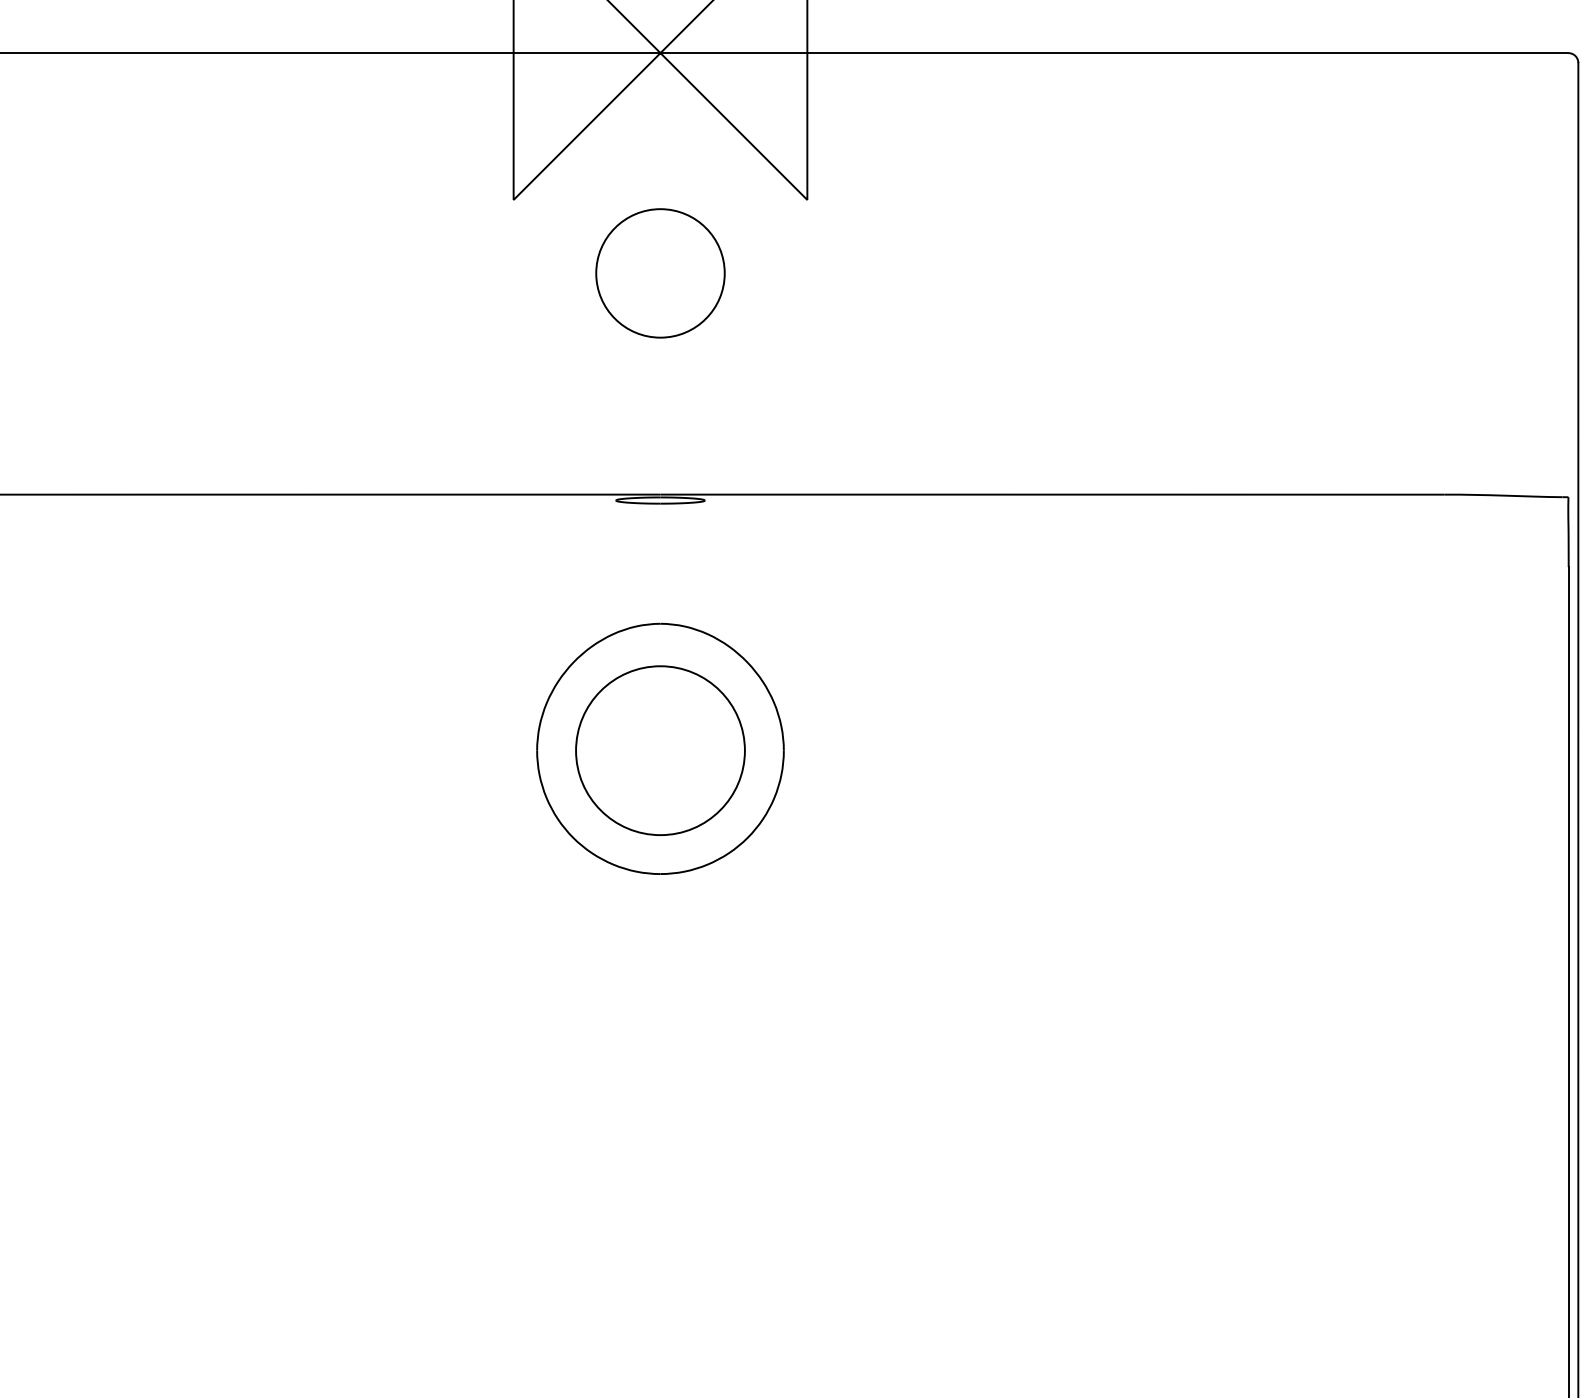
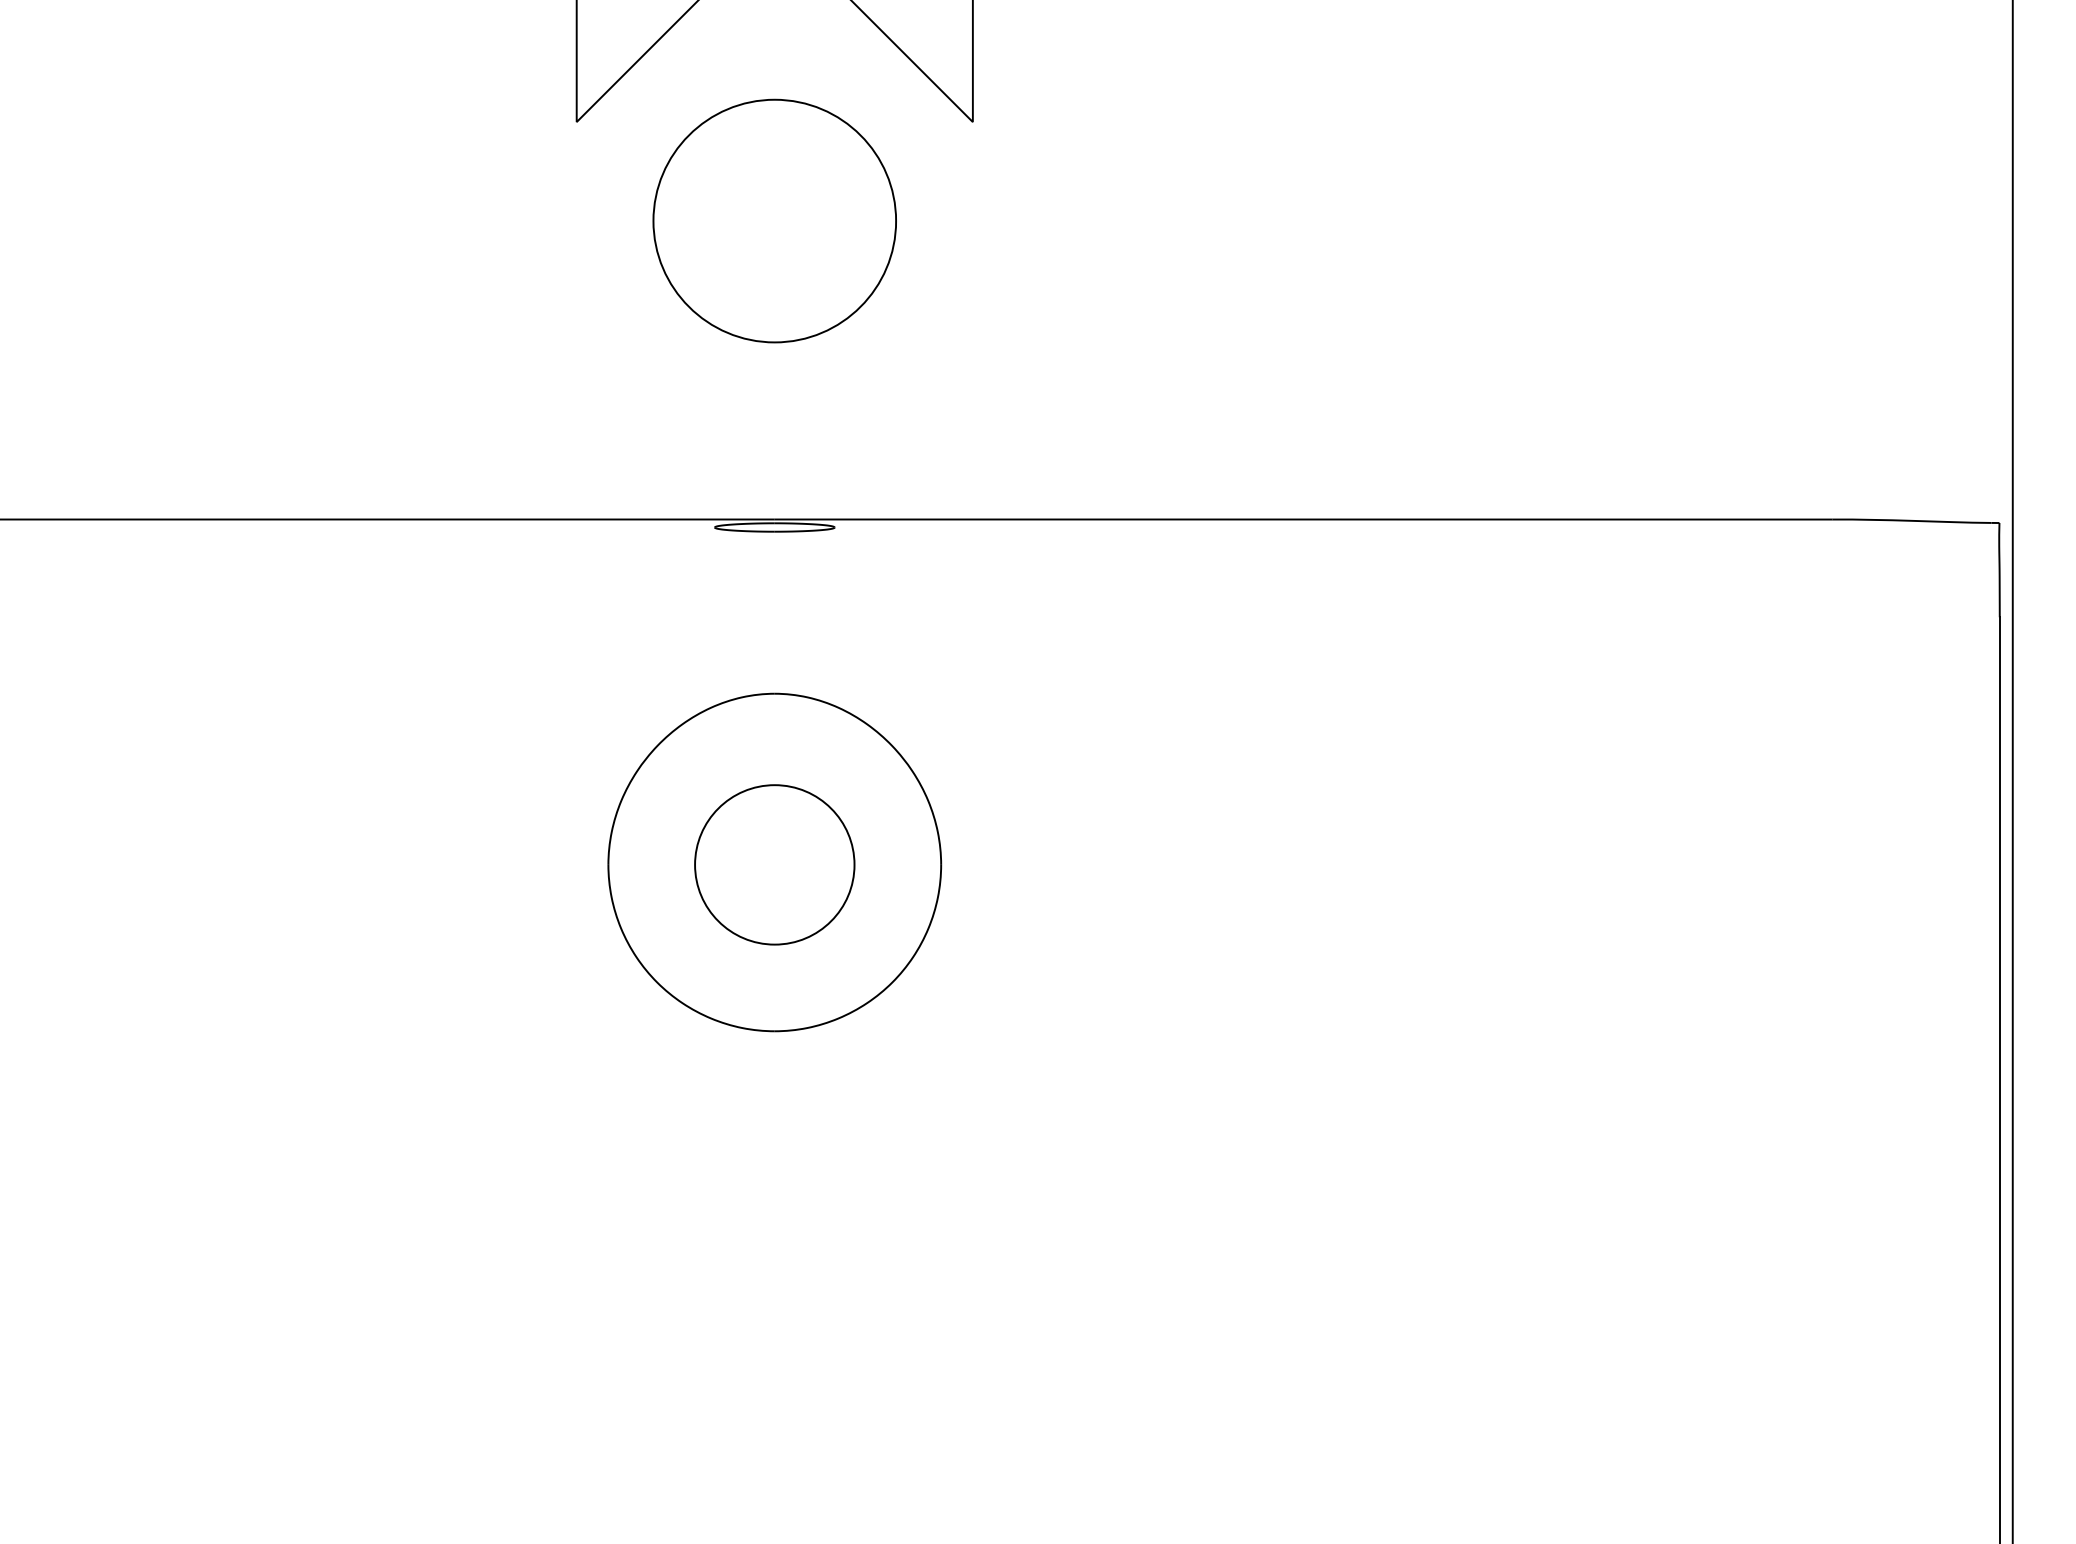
circle: (660, 273) -> (774, 221), size x1.4
circle: (660, 750) -> (774, 864), size x0.7

